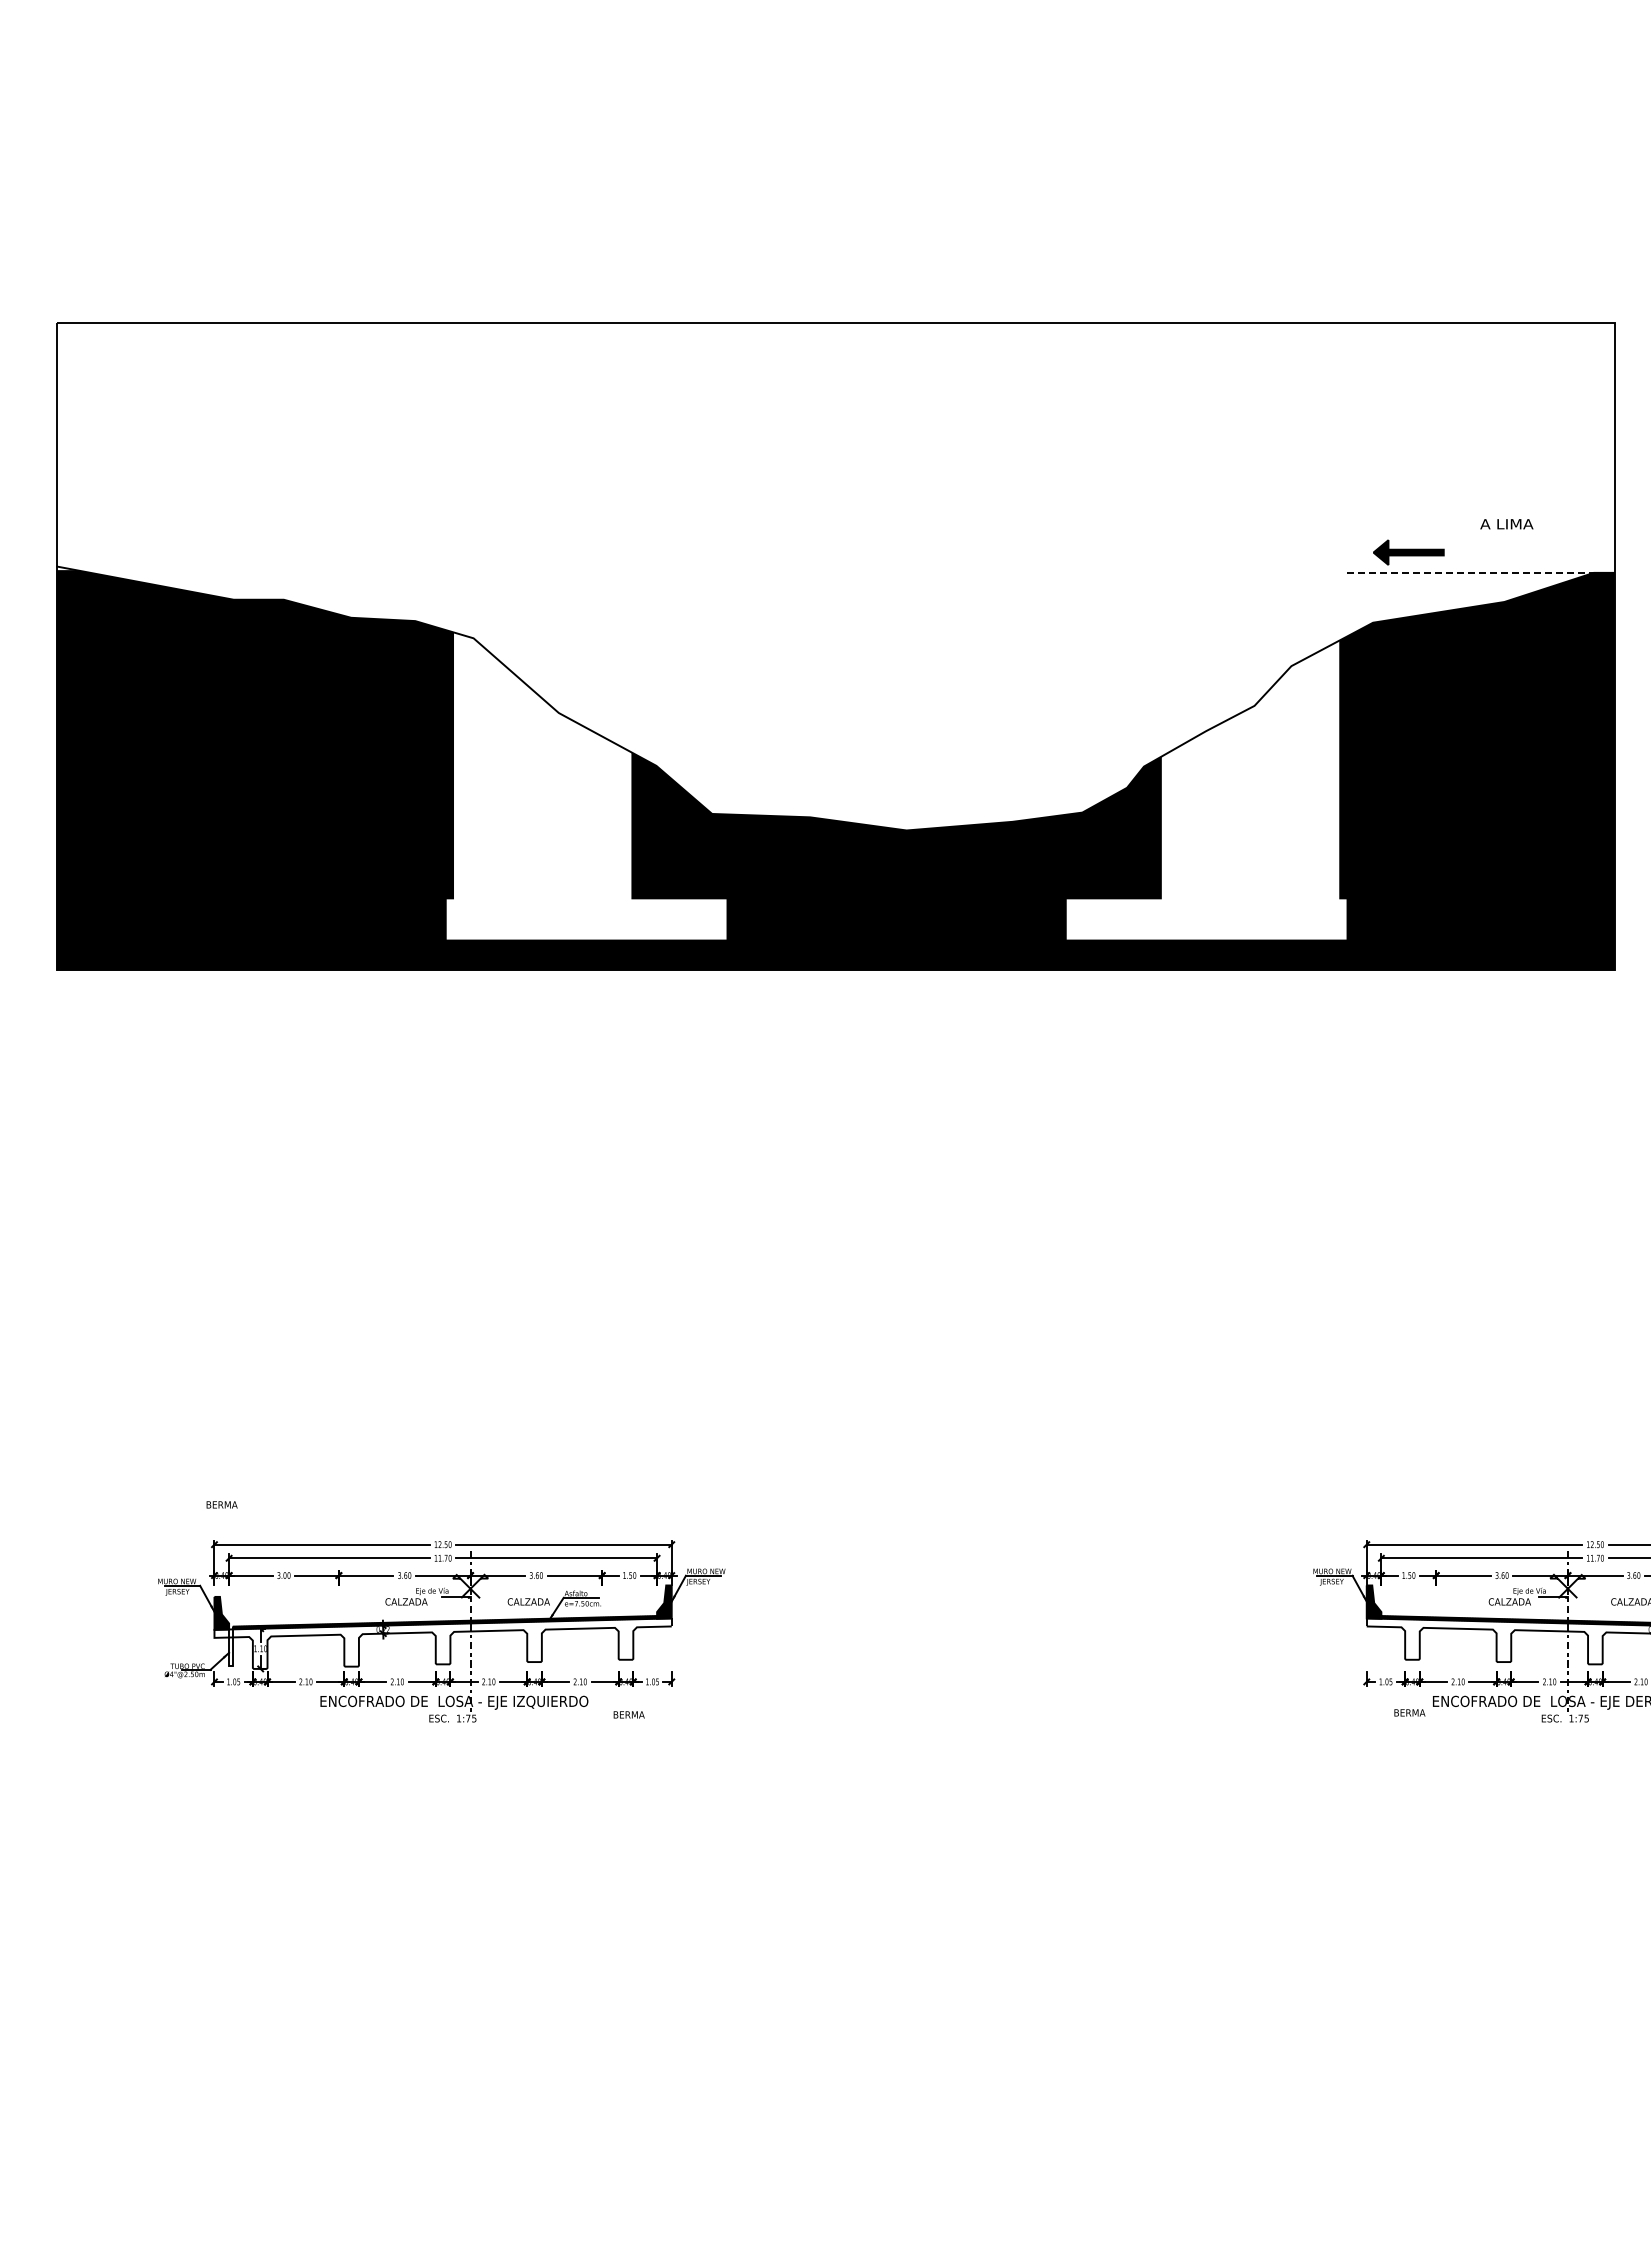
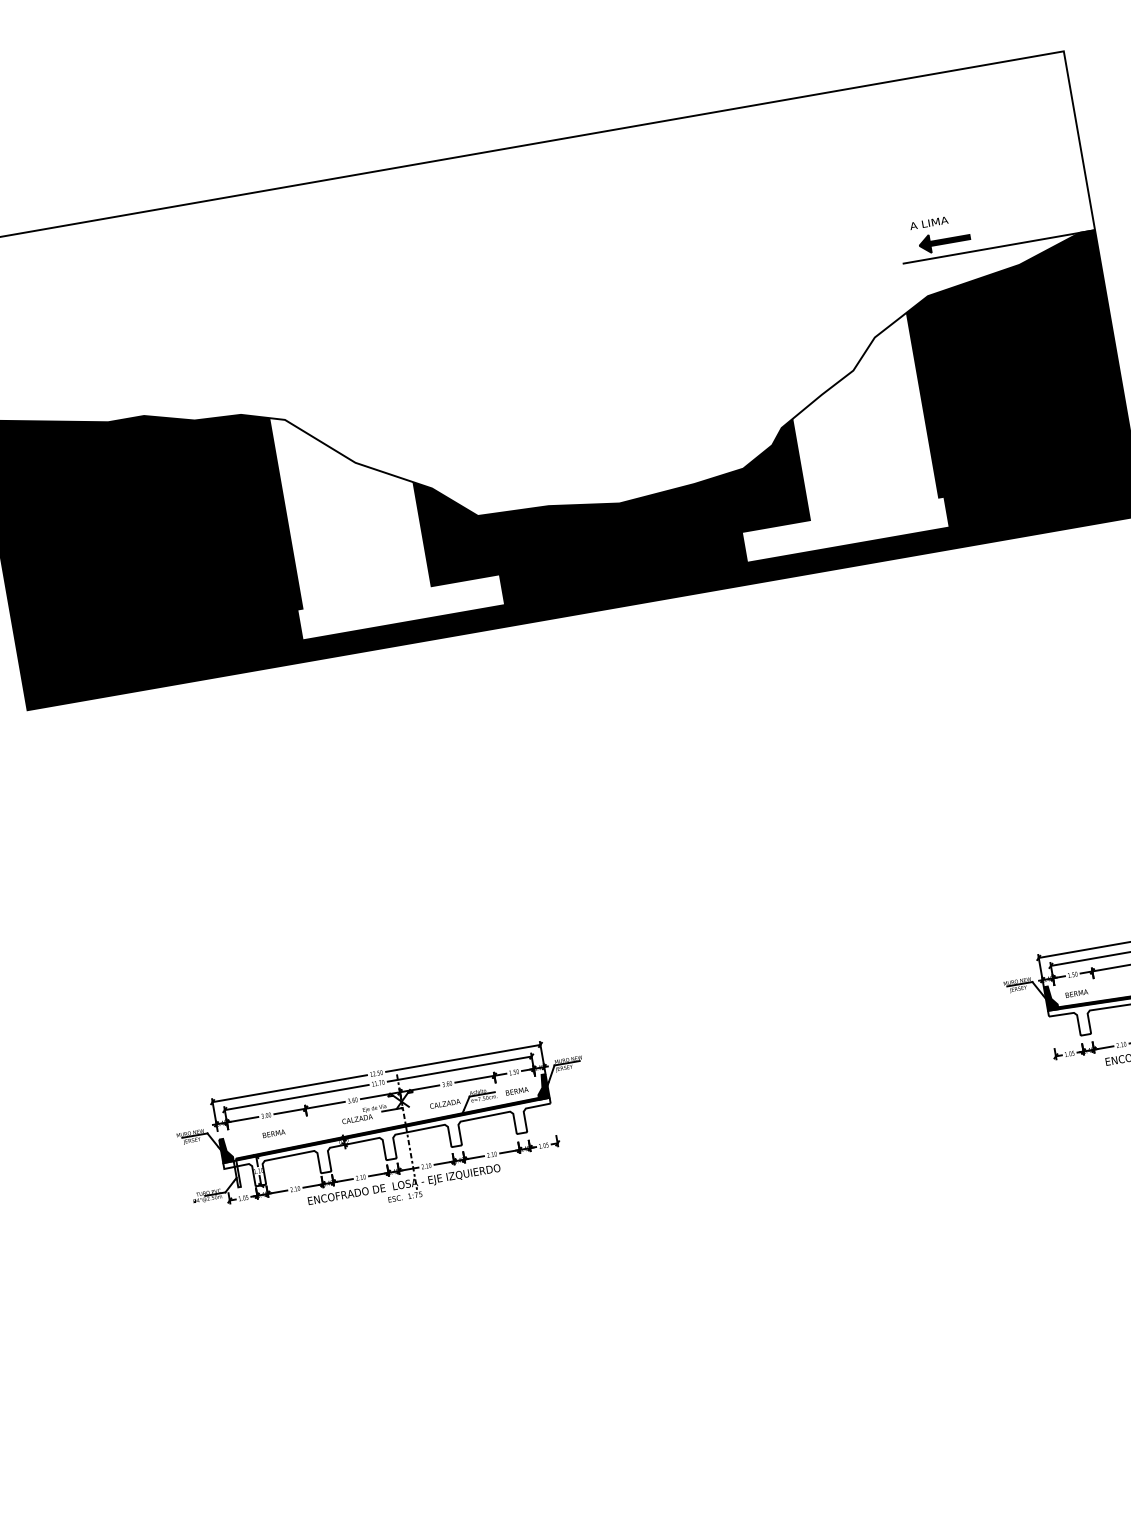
text: (1506, 524) -> (928, 223), moved
line: (1481, 572) -> (999, 246), dashed -> solid
text: (221, 1504) -> (273, 1133), moved
text: (1409, 1712) -> (1076, 993), moved
text: (628, 1714) -> (516, 1091), moved

